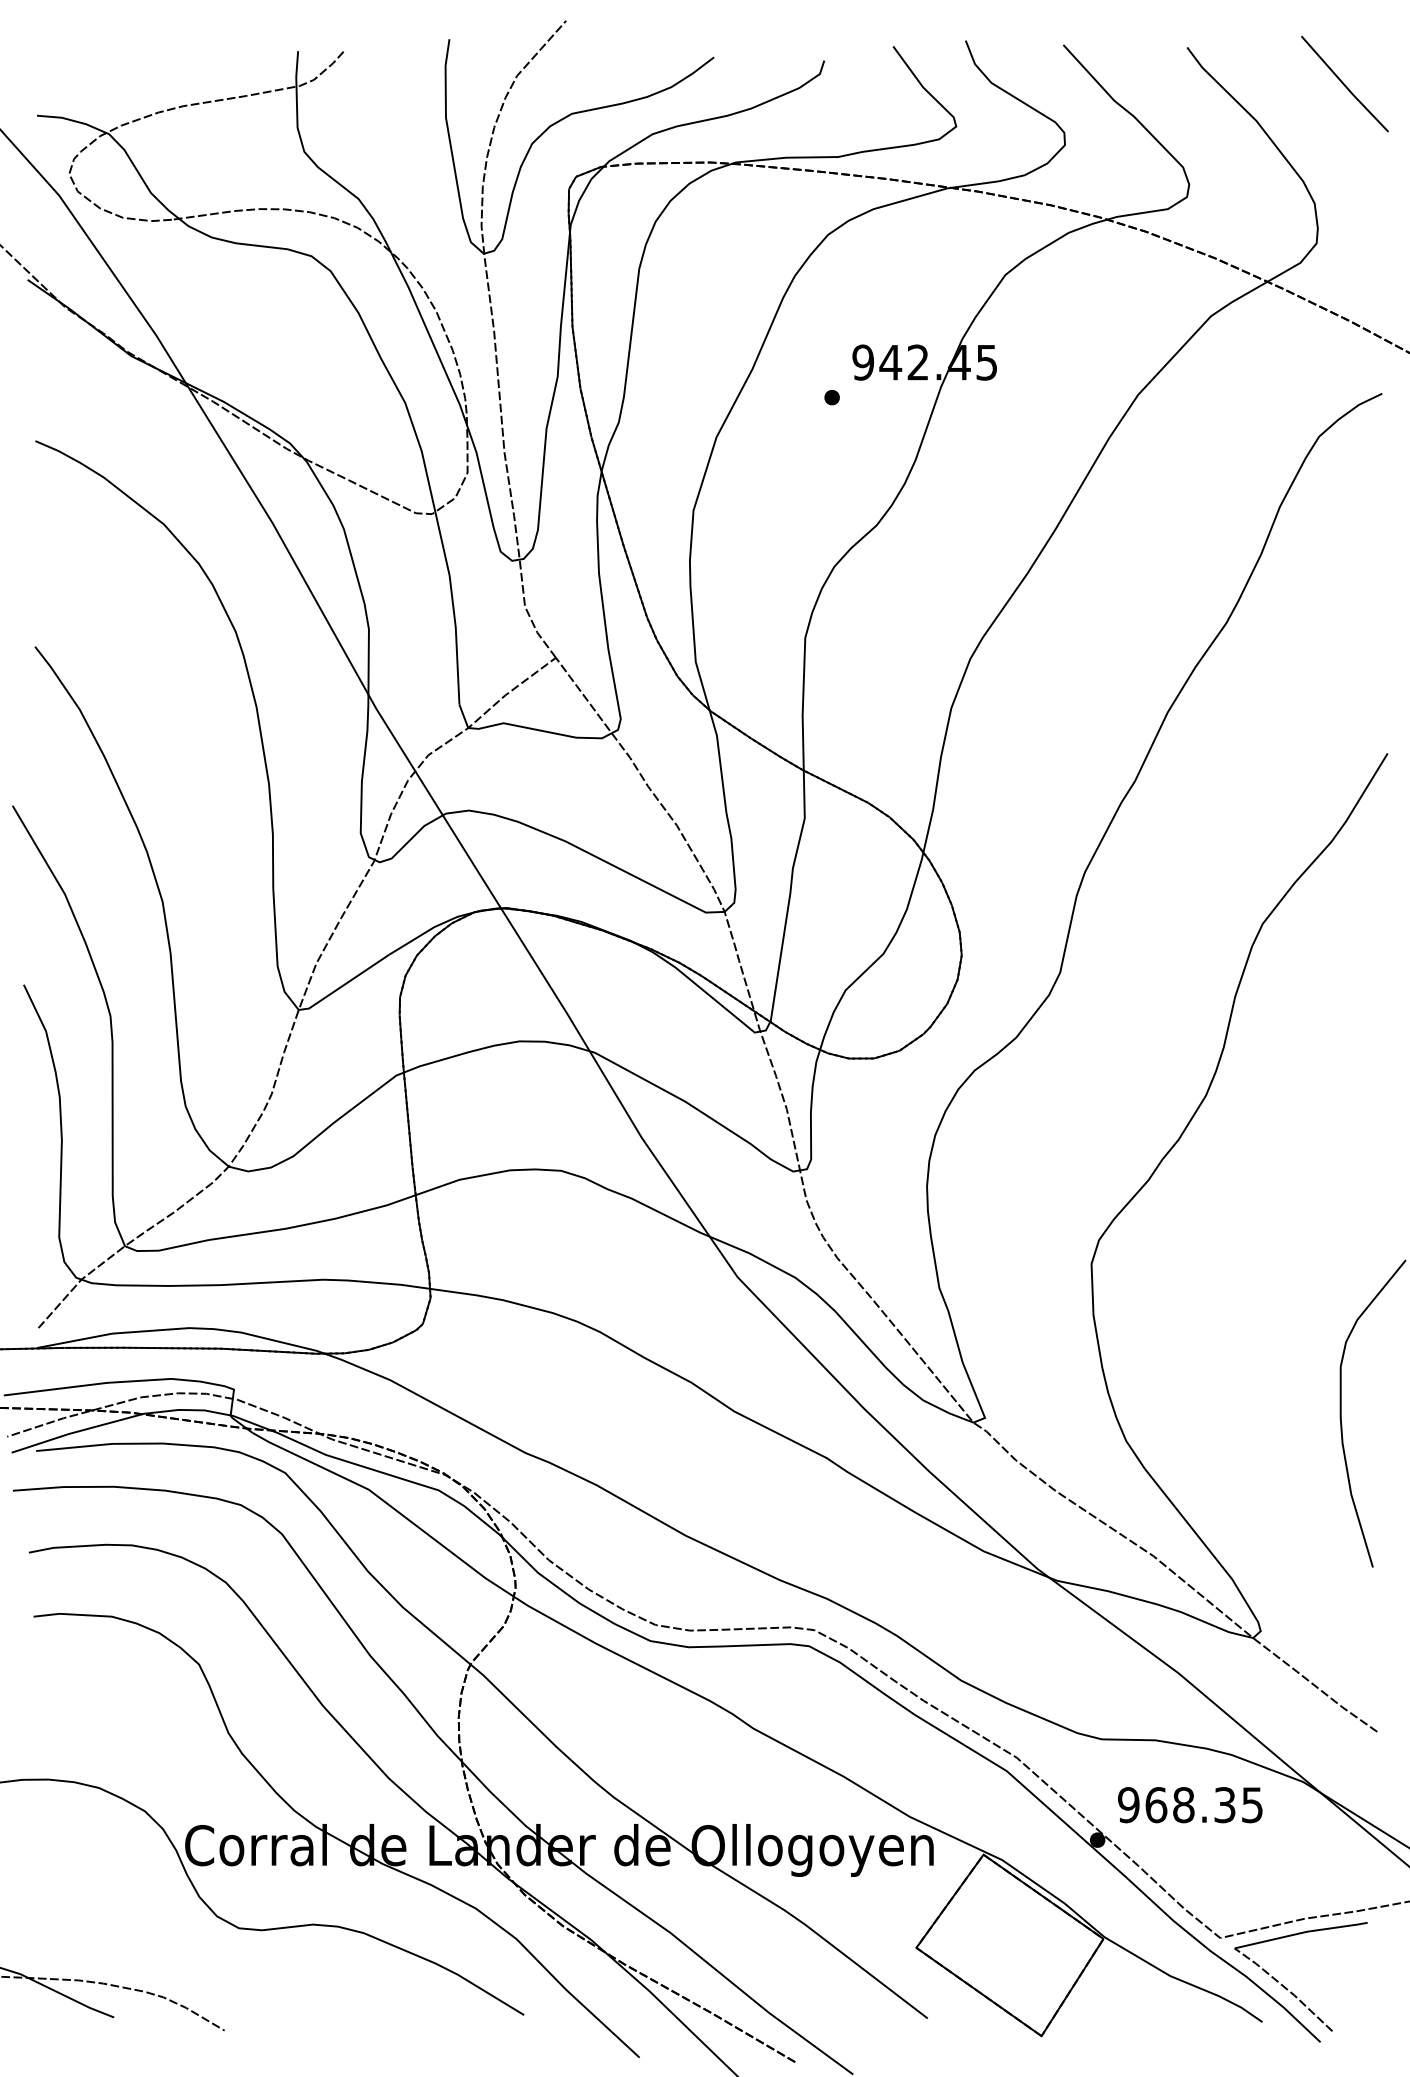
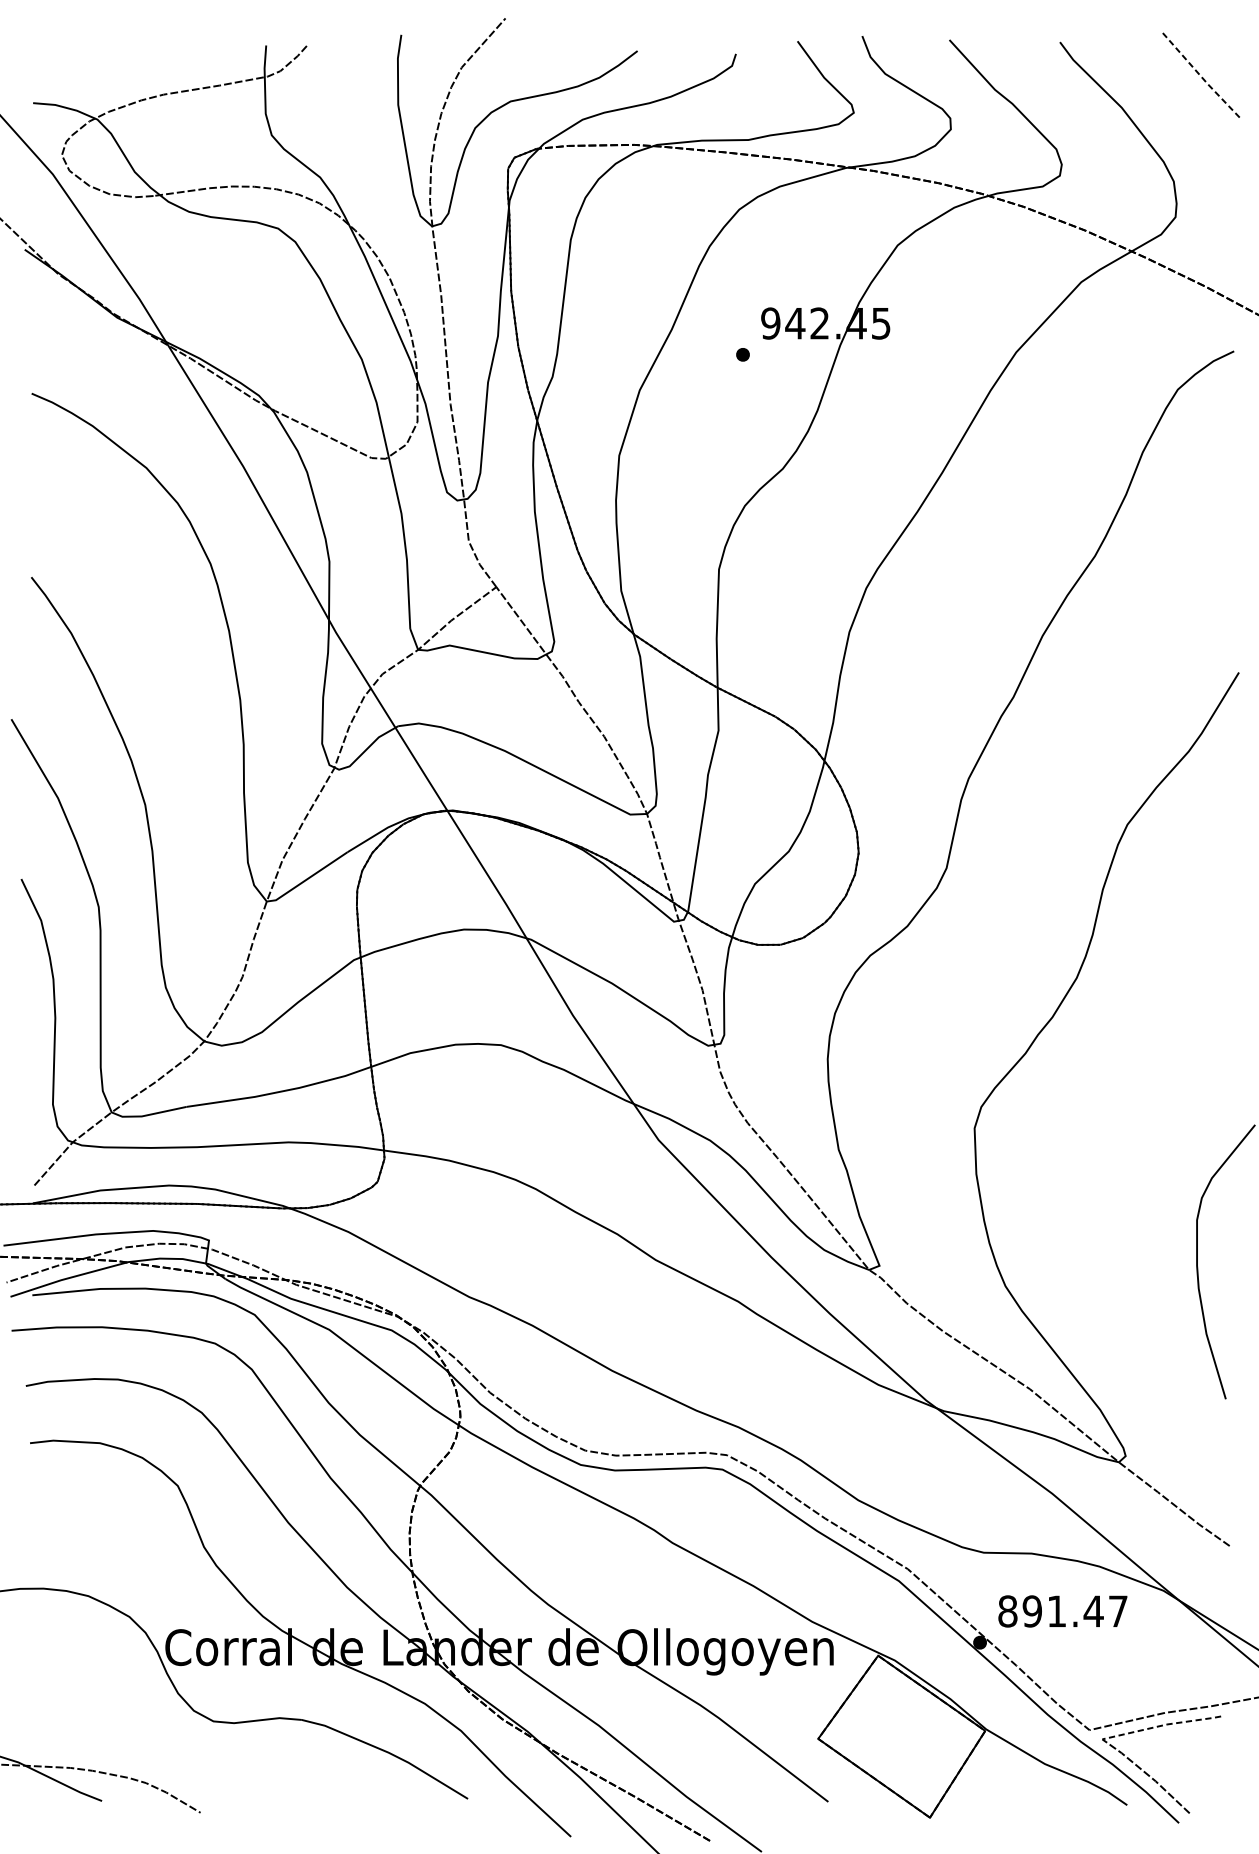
line: (1344, 84) -> (1200, 75), solid -> dashed
text: (1190, 1805) -> (1062, 1611), 968.35 -> 891.47
line: (1301, 1933) -> (1162, 1726), solid -> dashed

